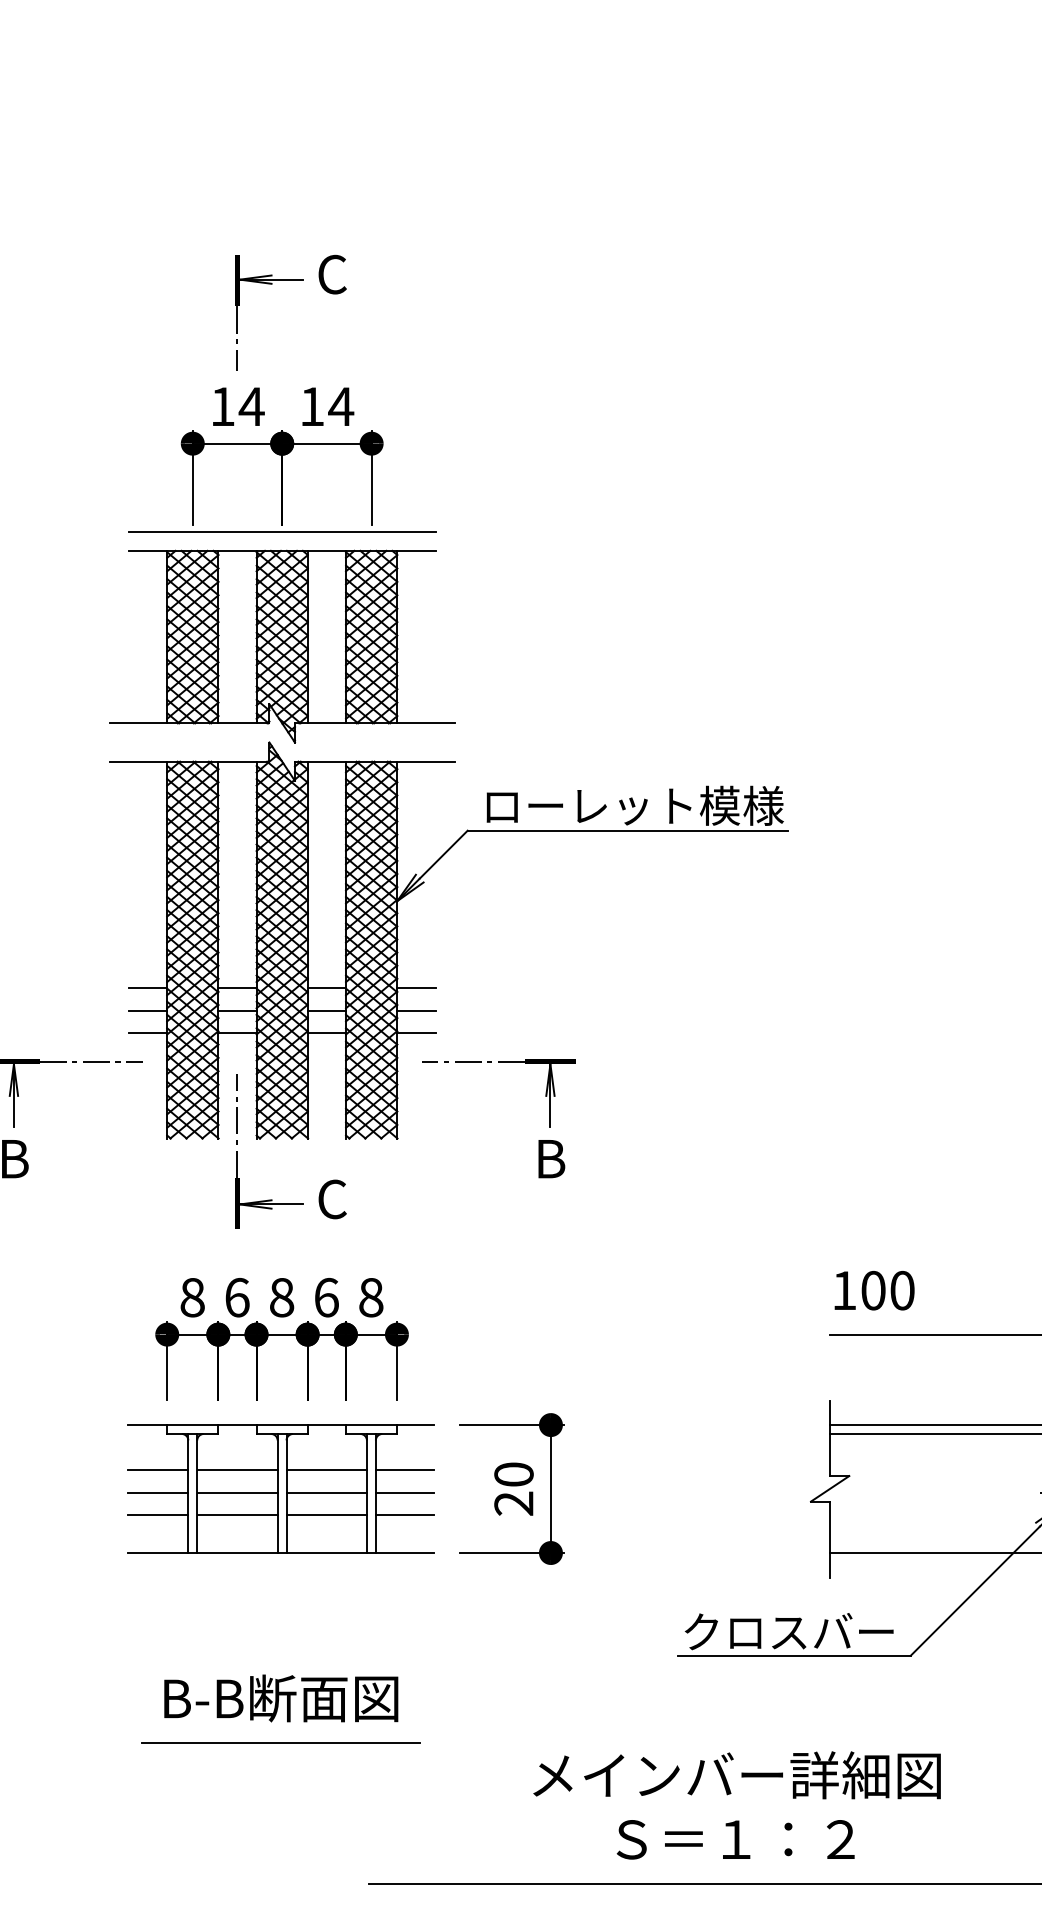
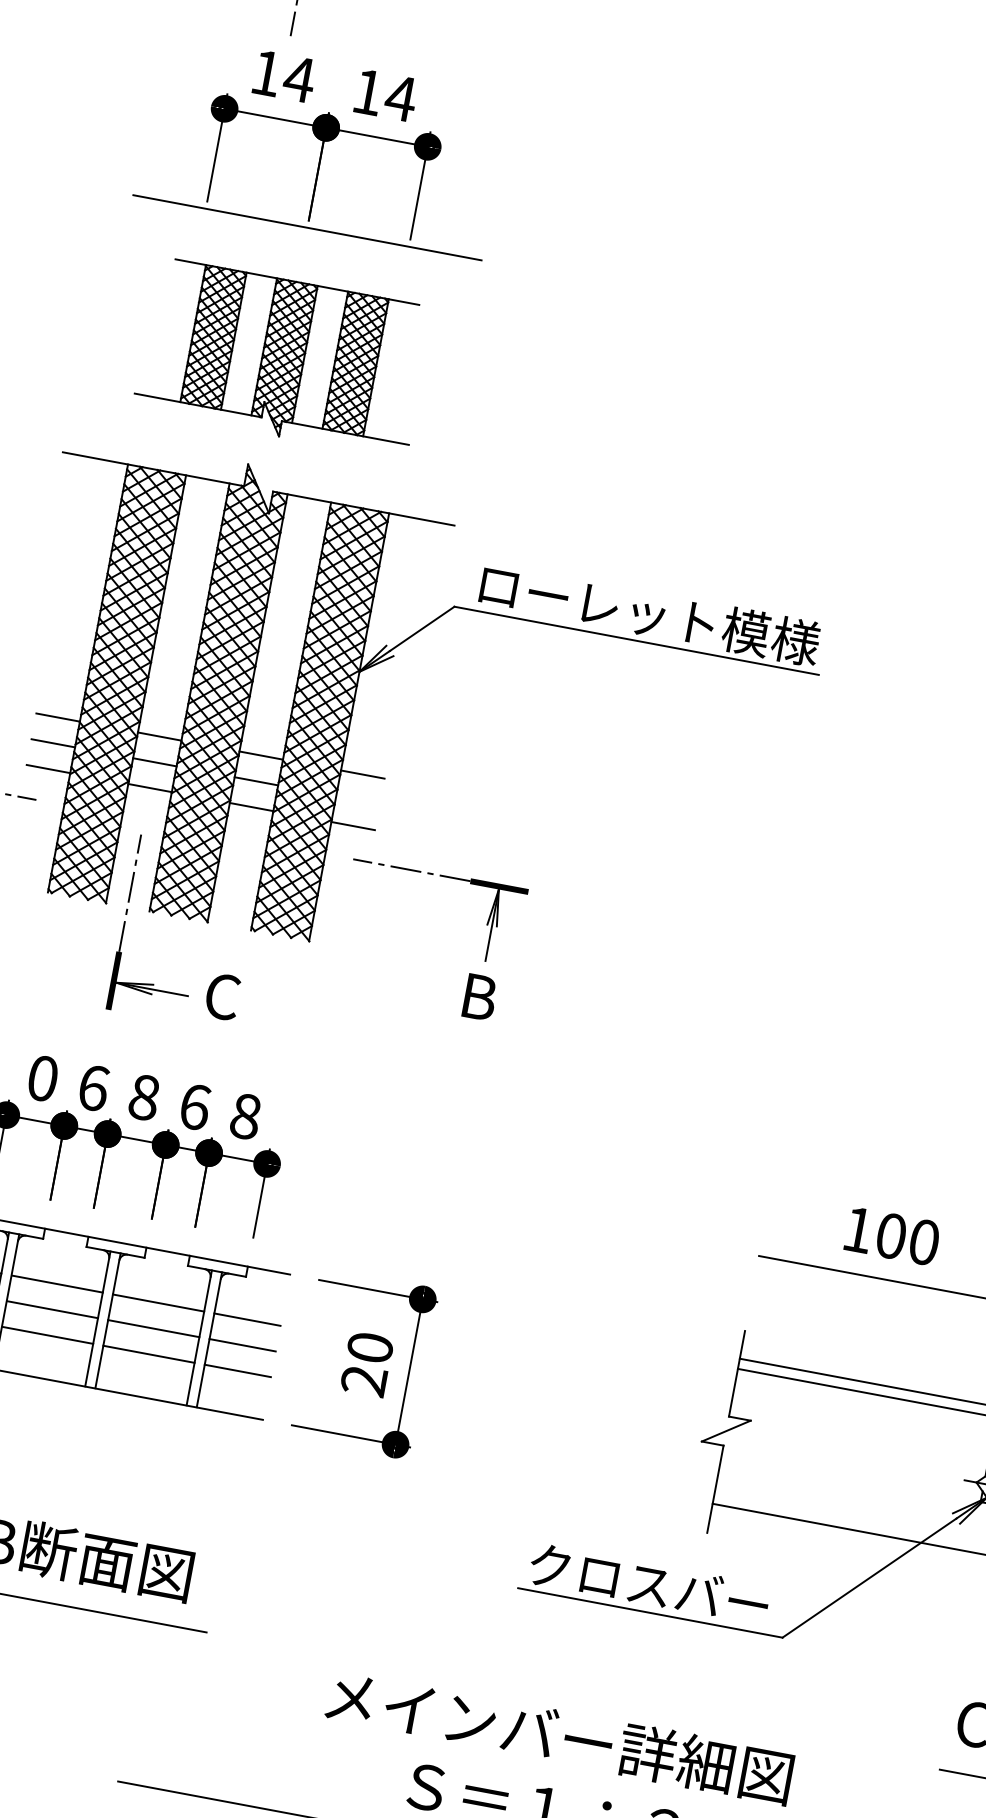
part: (282, 646) -> (283, 358), size x0.7
line: (416, 1010) -> (358, 800), removed
text: (874, 1290) -> (892, 1236), moved
text: (192, 1297) -> (42, 1078), 8 -> 0

